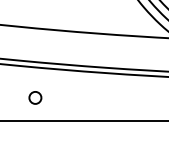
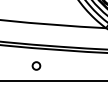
circle: (35, 97) -> (36, 65), moved

